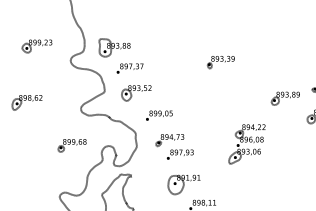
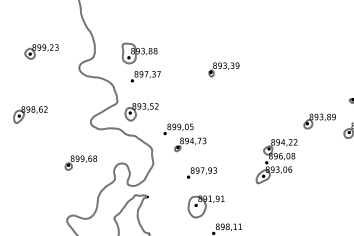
part: (114, 47) -> (139, 53), moved
part: (220, 62) -> (223, 69), moved
part: (136, 93) -> (141, 112), moved
part: (284, 98) -> (318, 121), moved
part: (169, 140) -> (189, 144), moved

